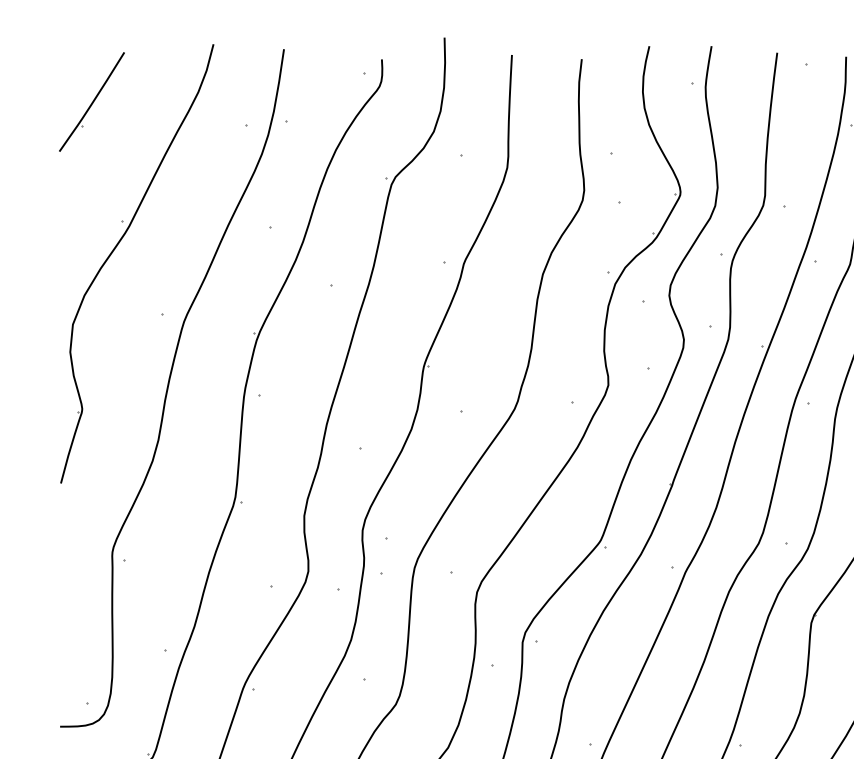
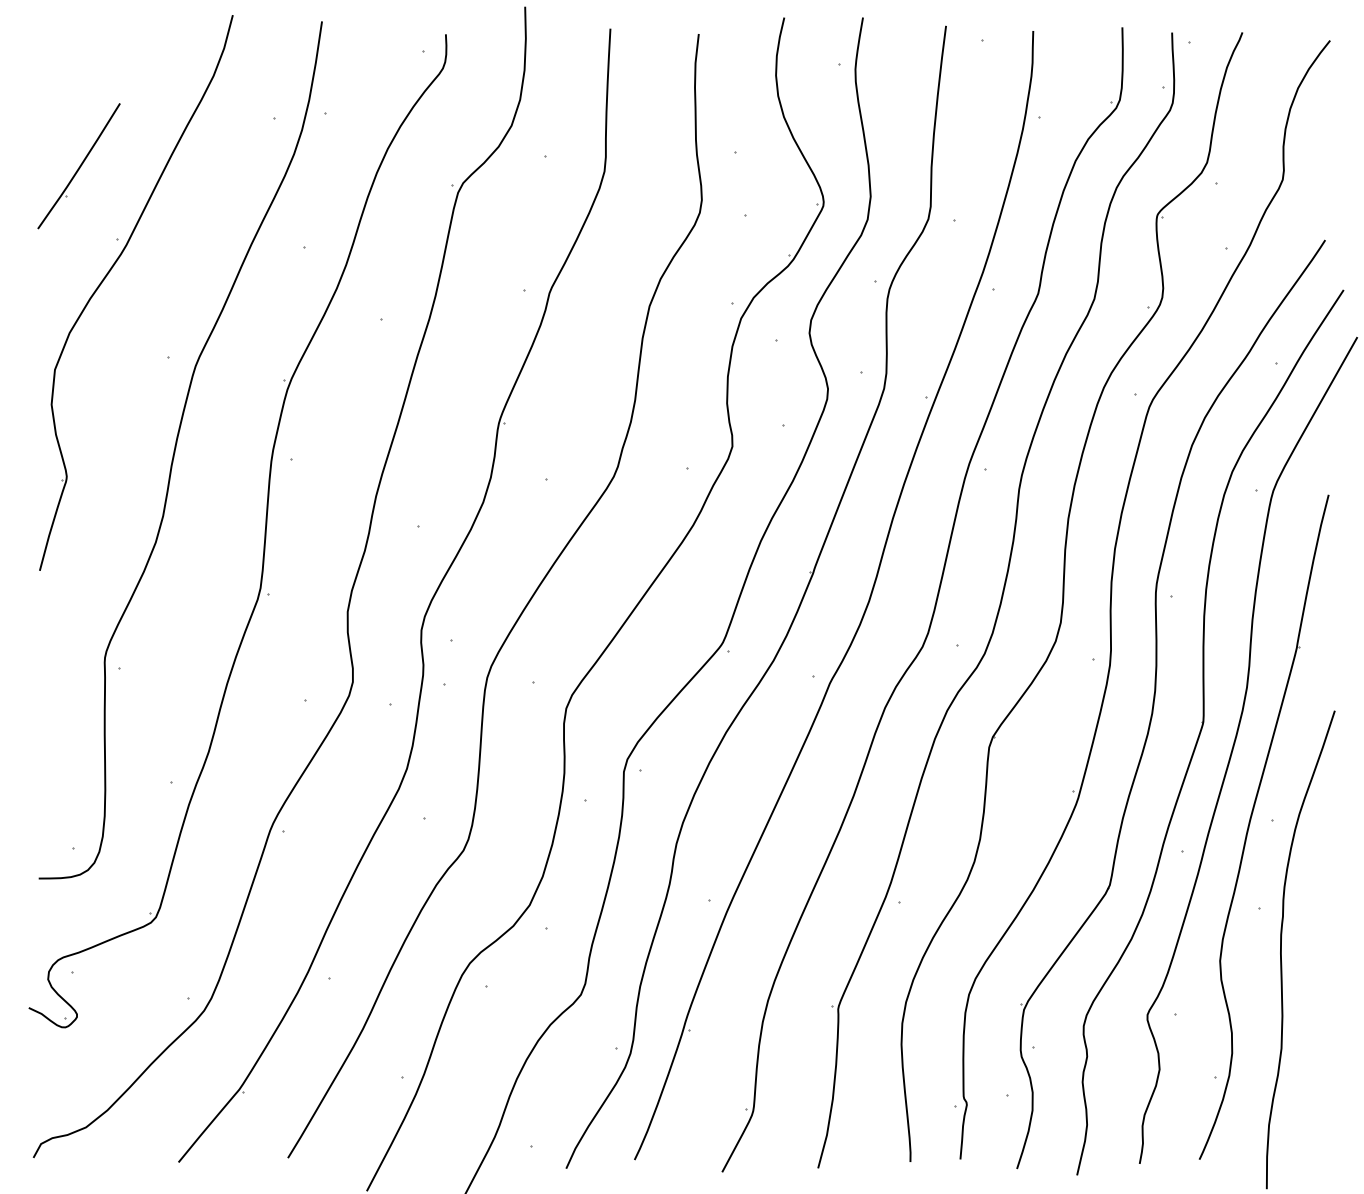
part: (91, 102) -> (78, 166), moved

